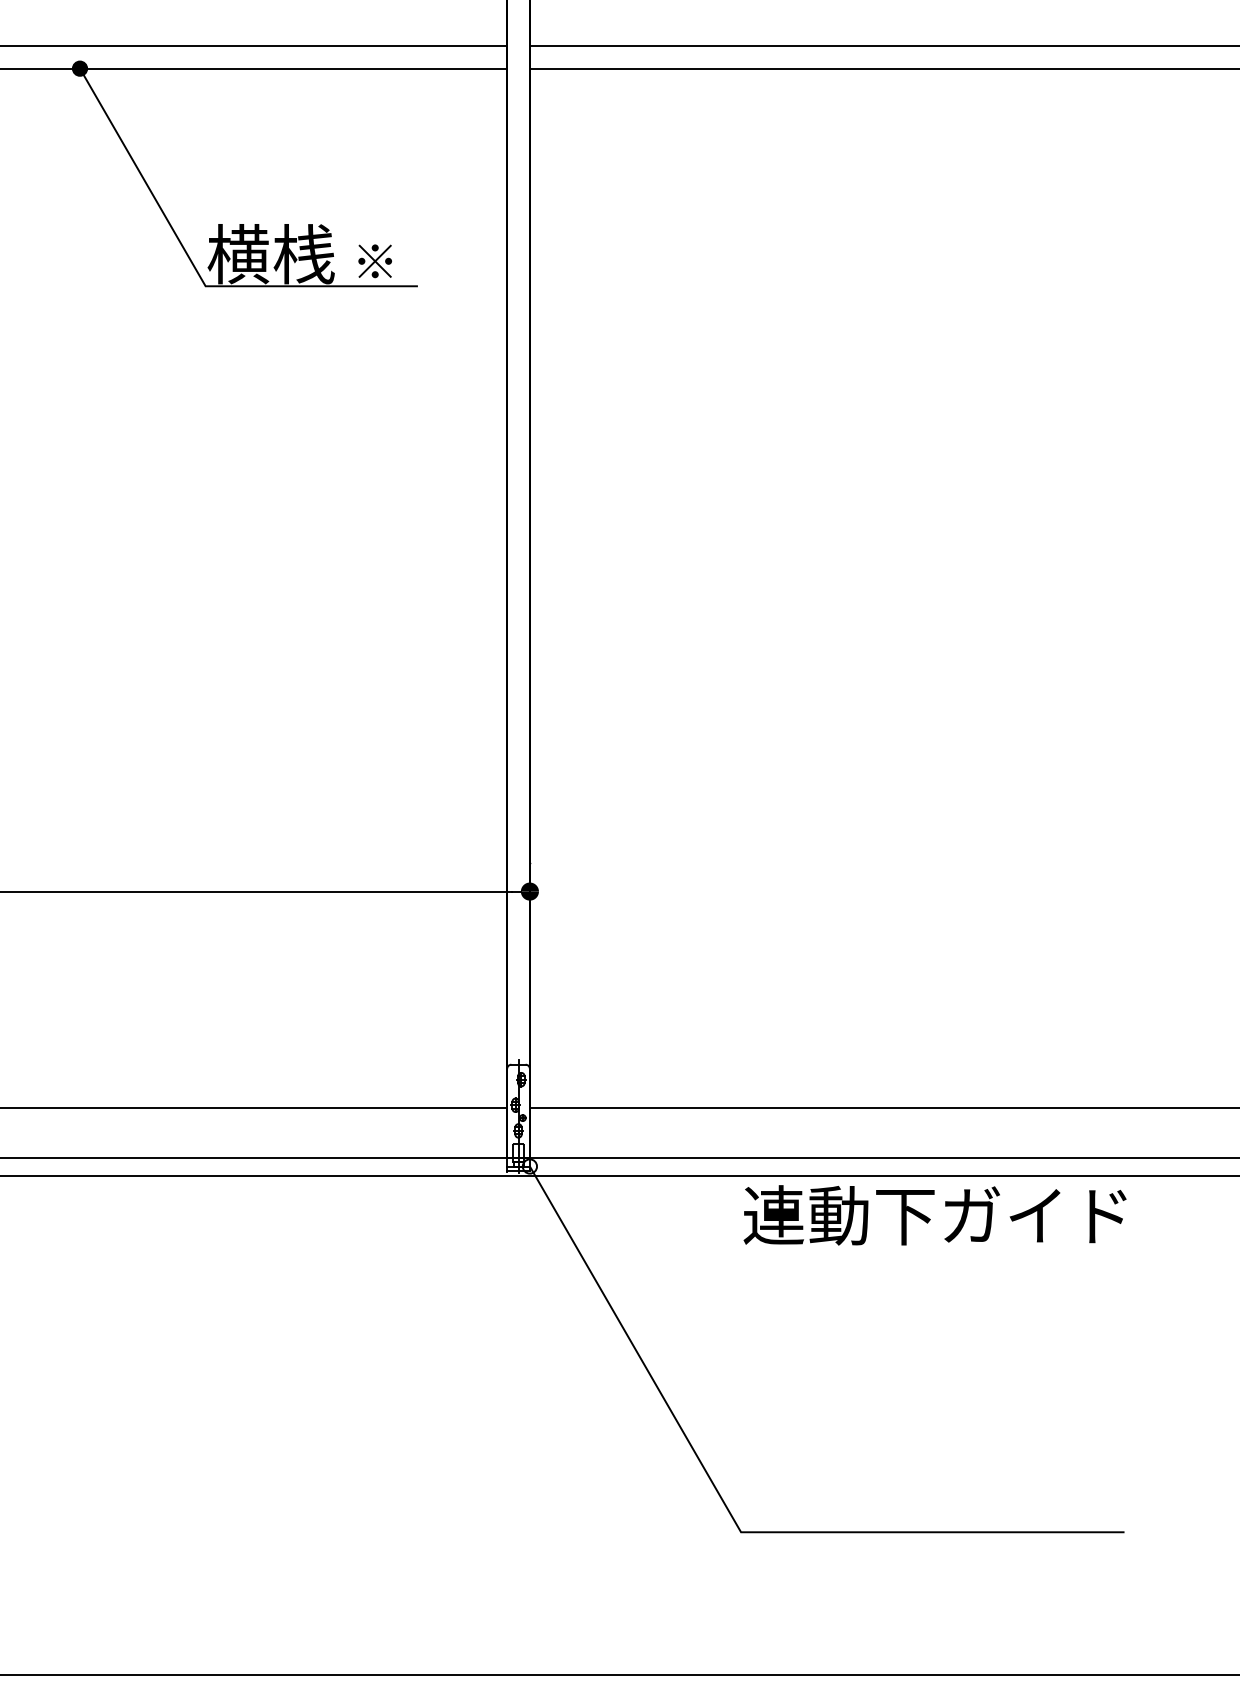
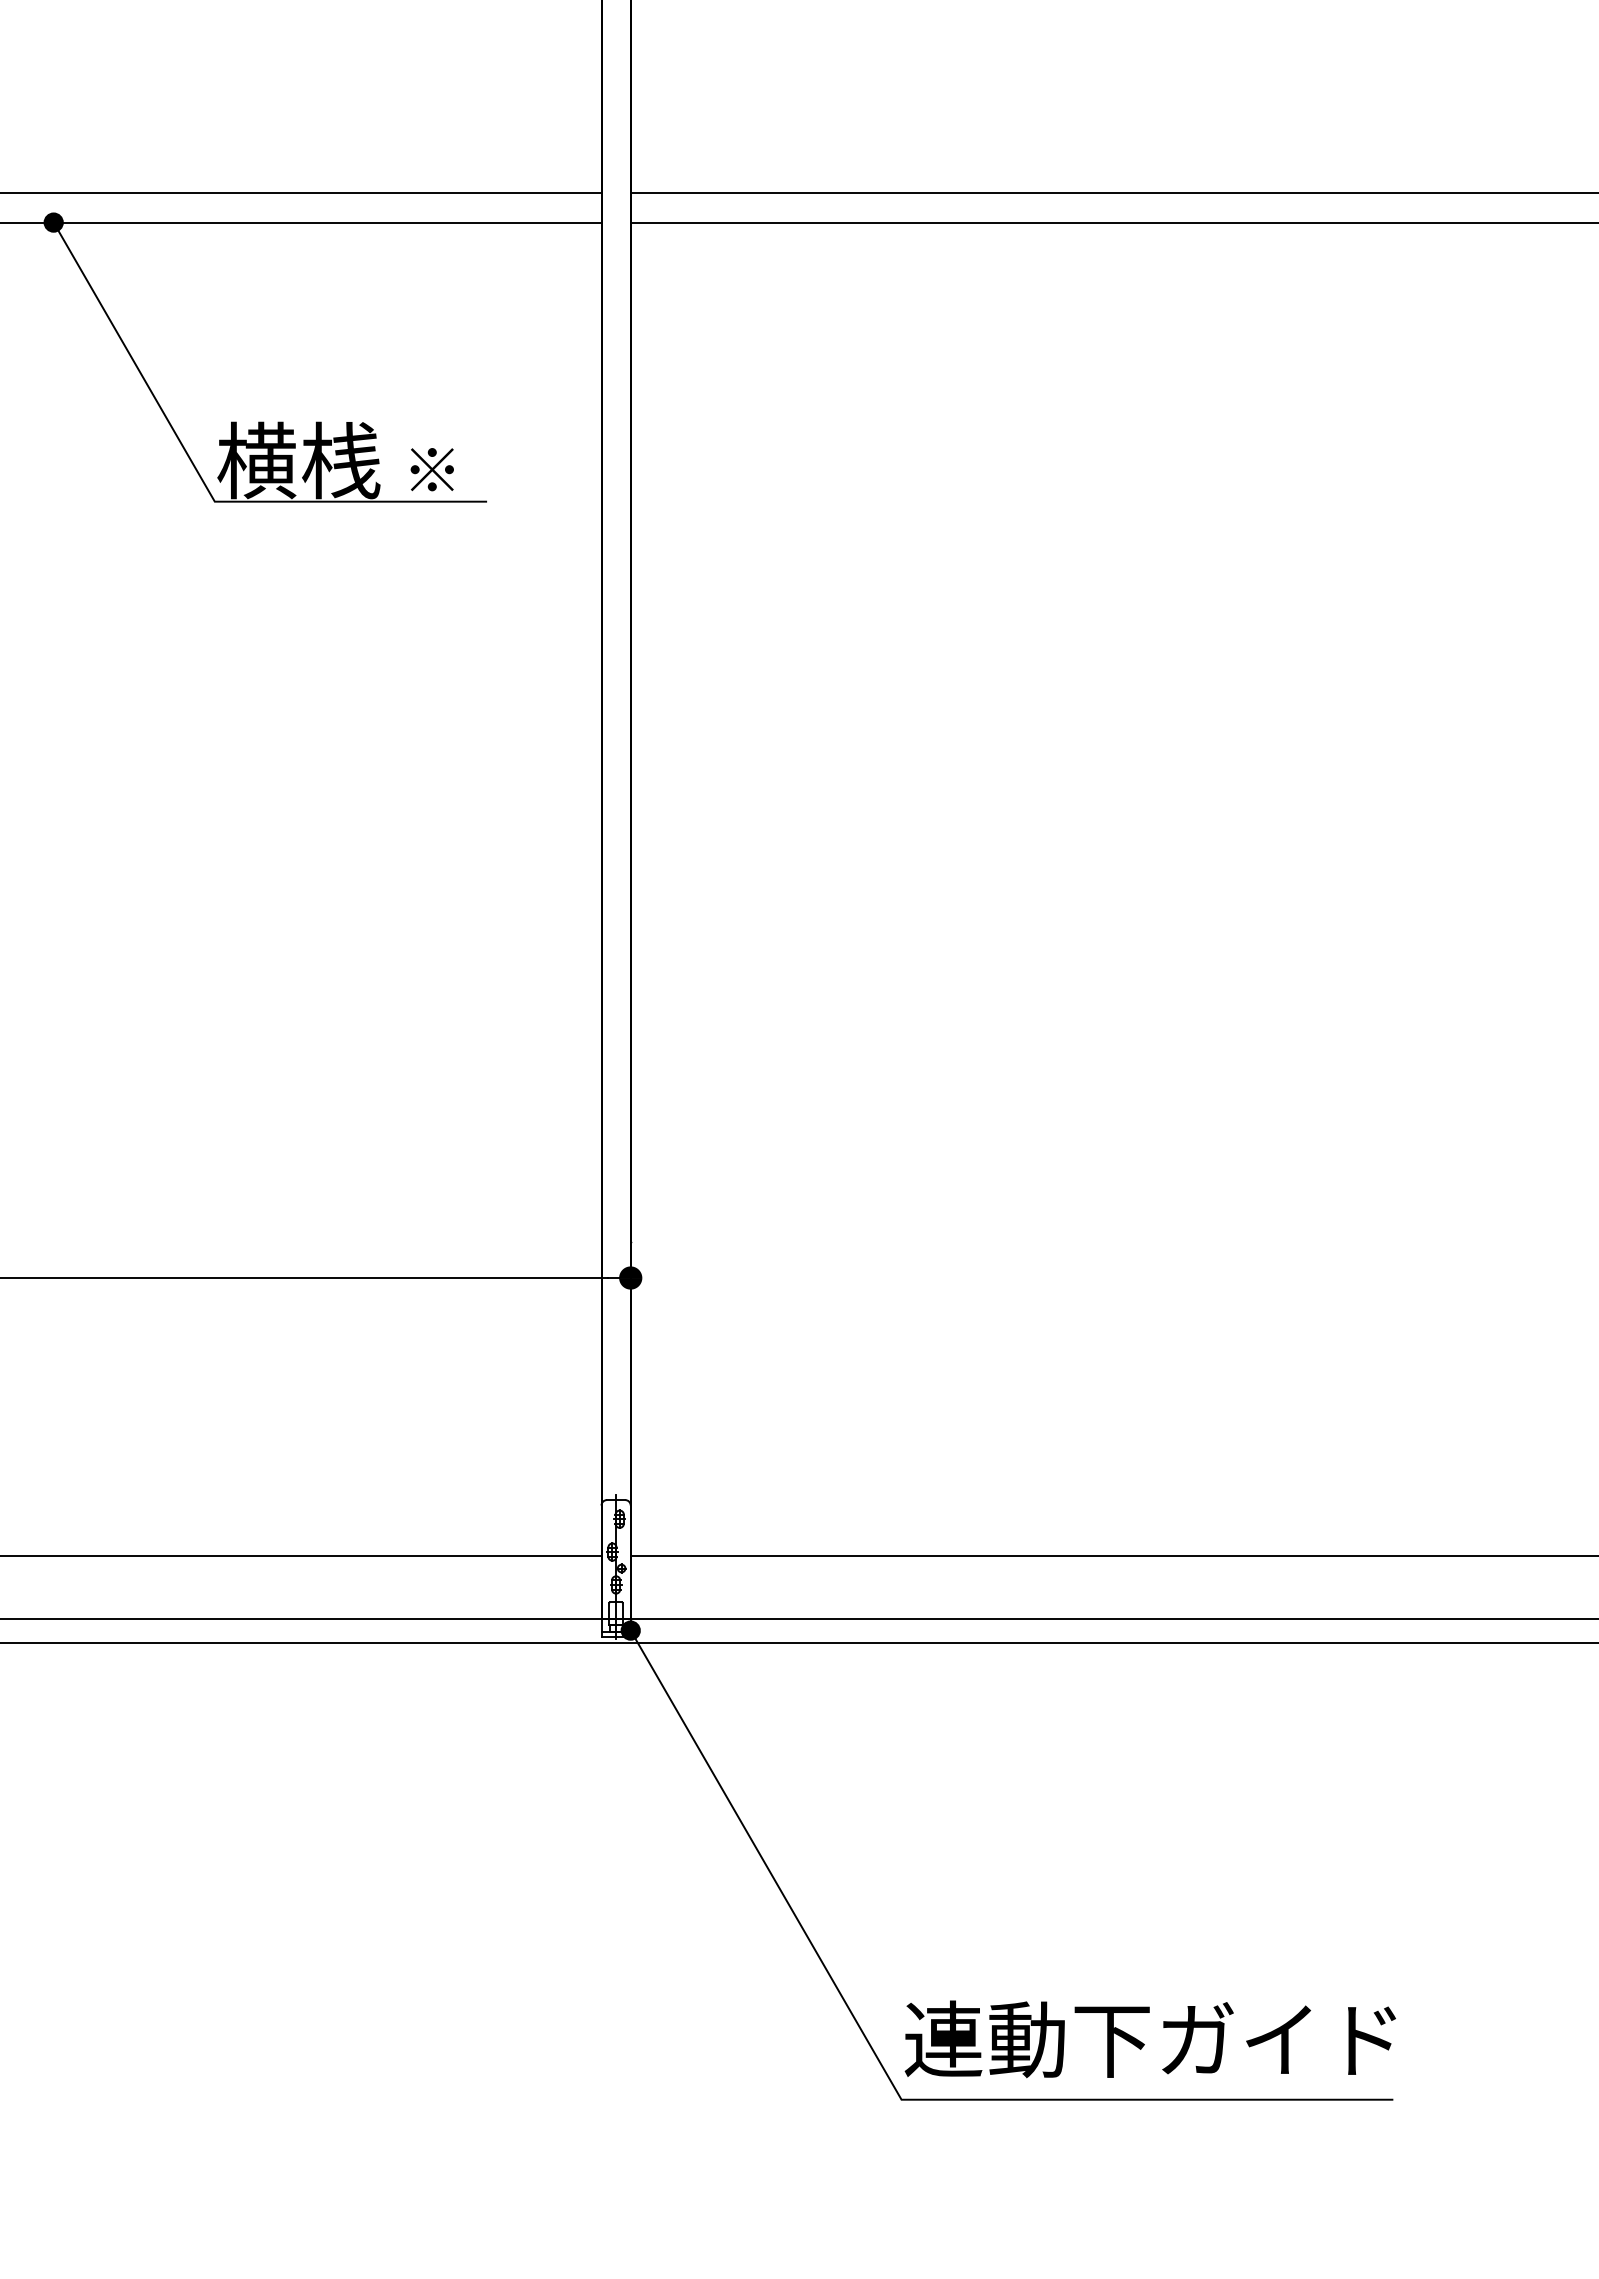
fill: (529, 1166) -> (630, 1630), added
text: (934, 1215) -> (1149, 2039), moved

